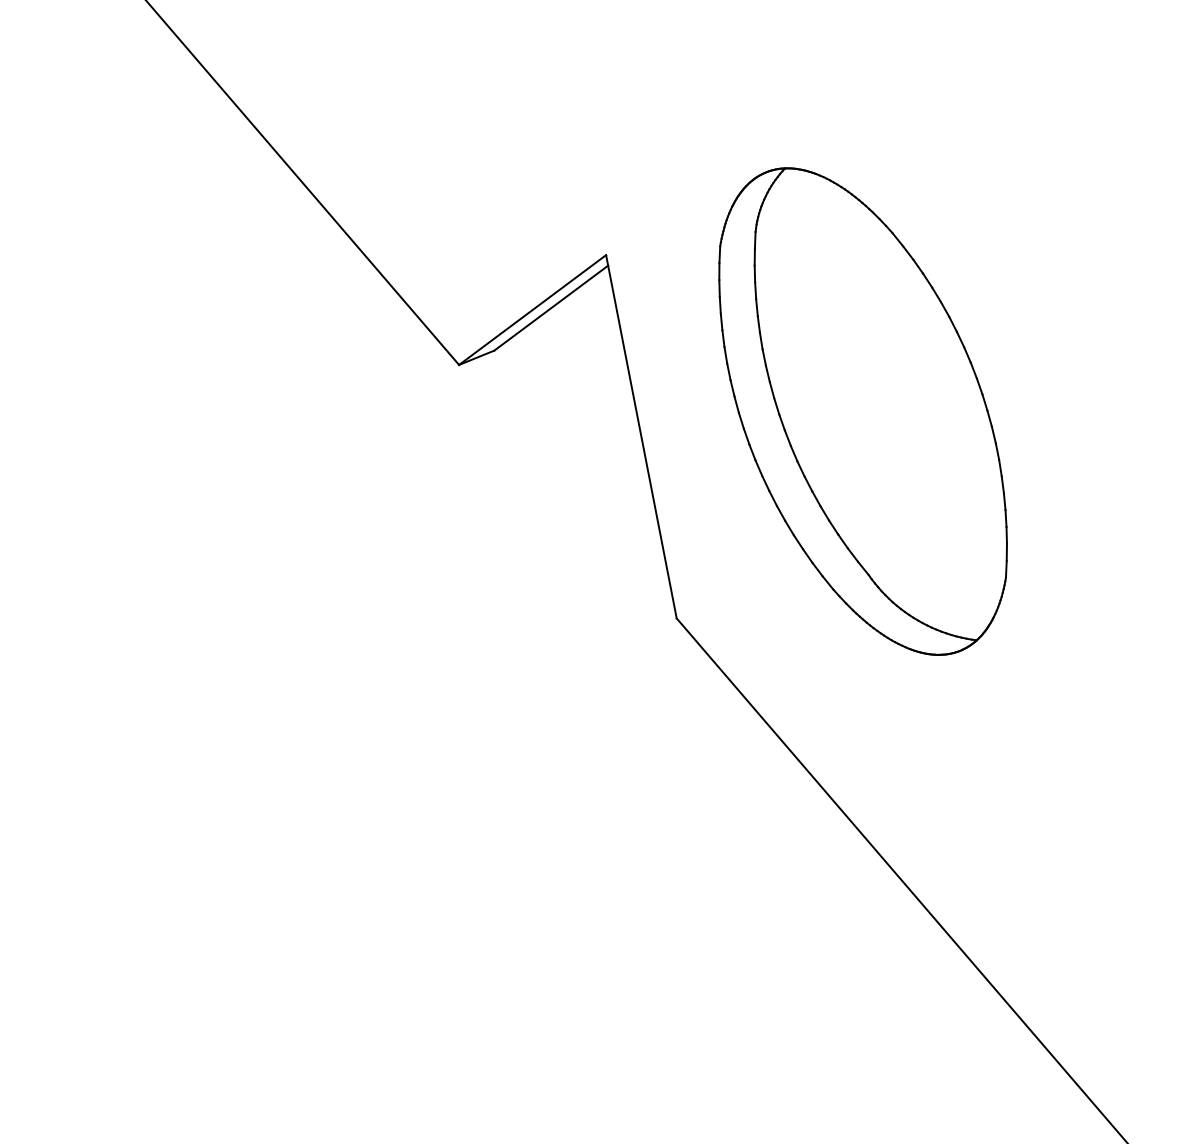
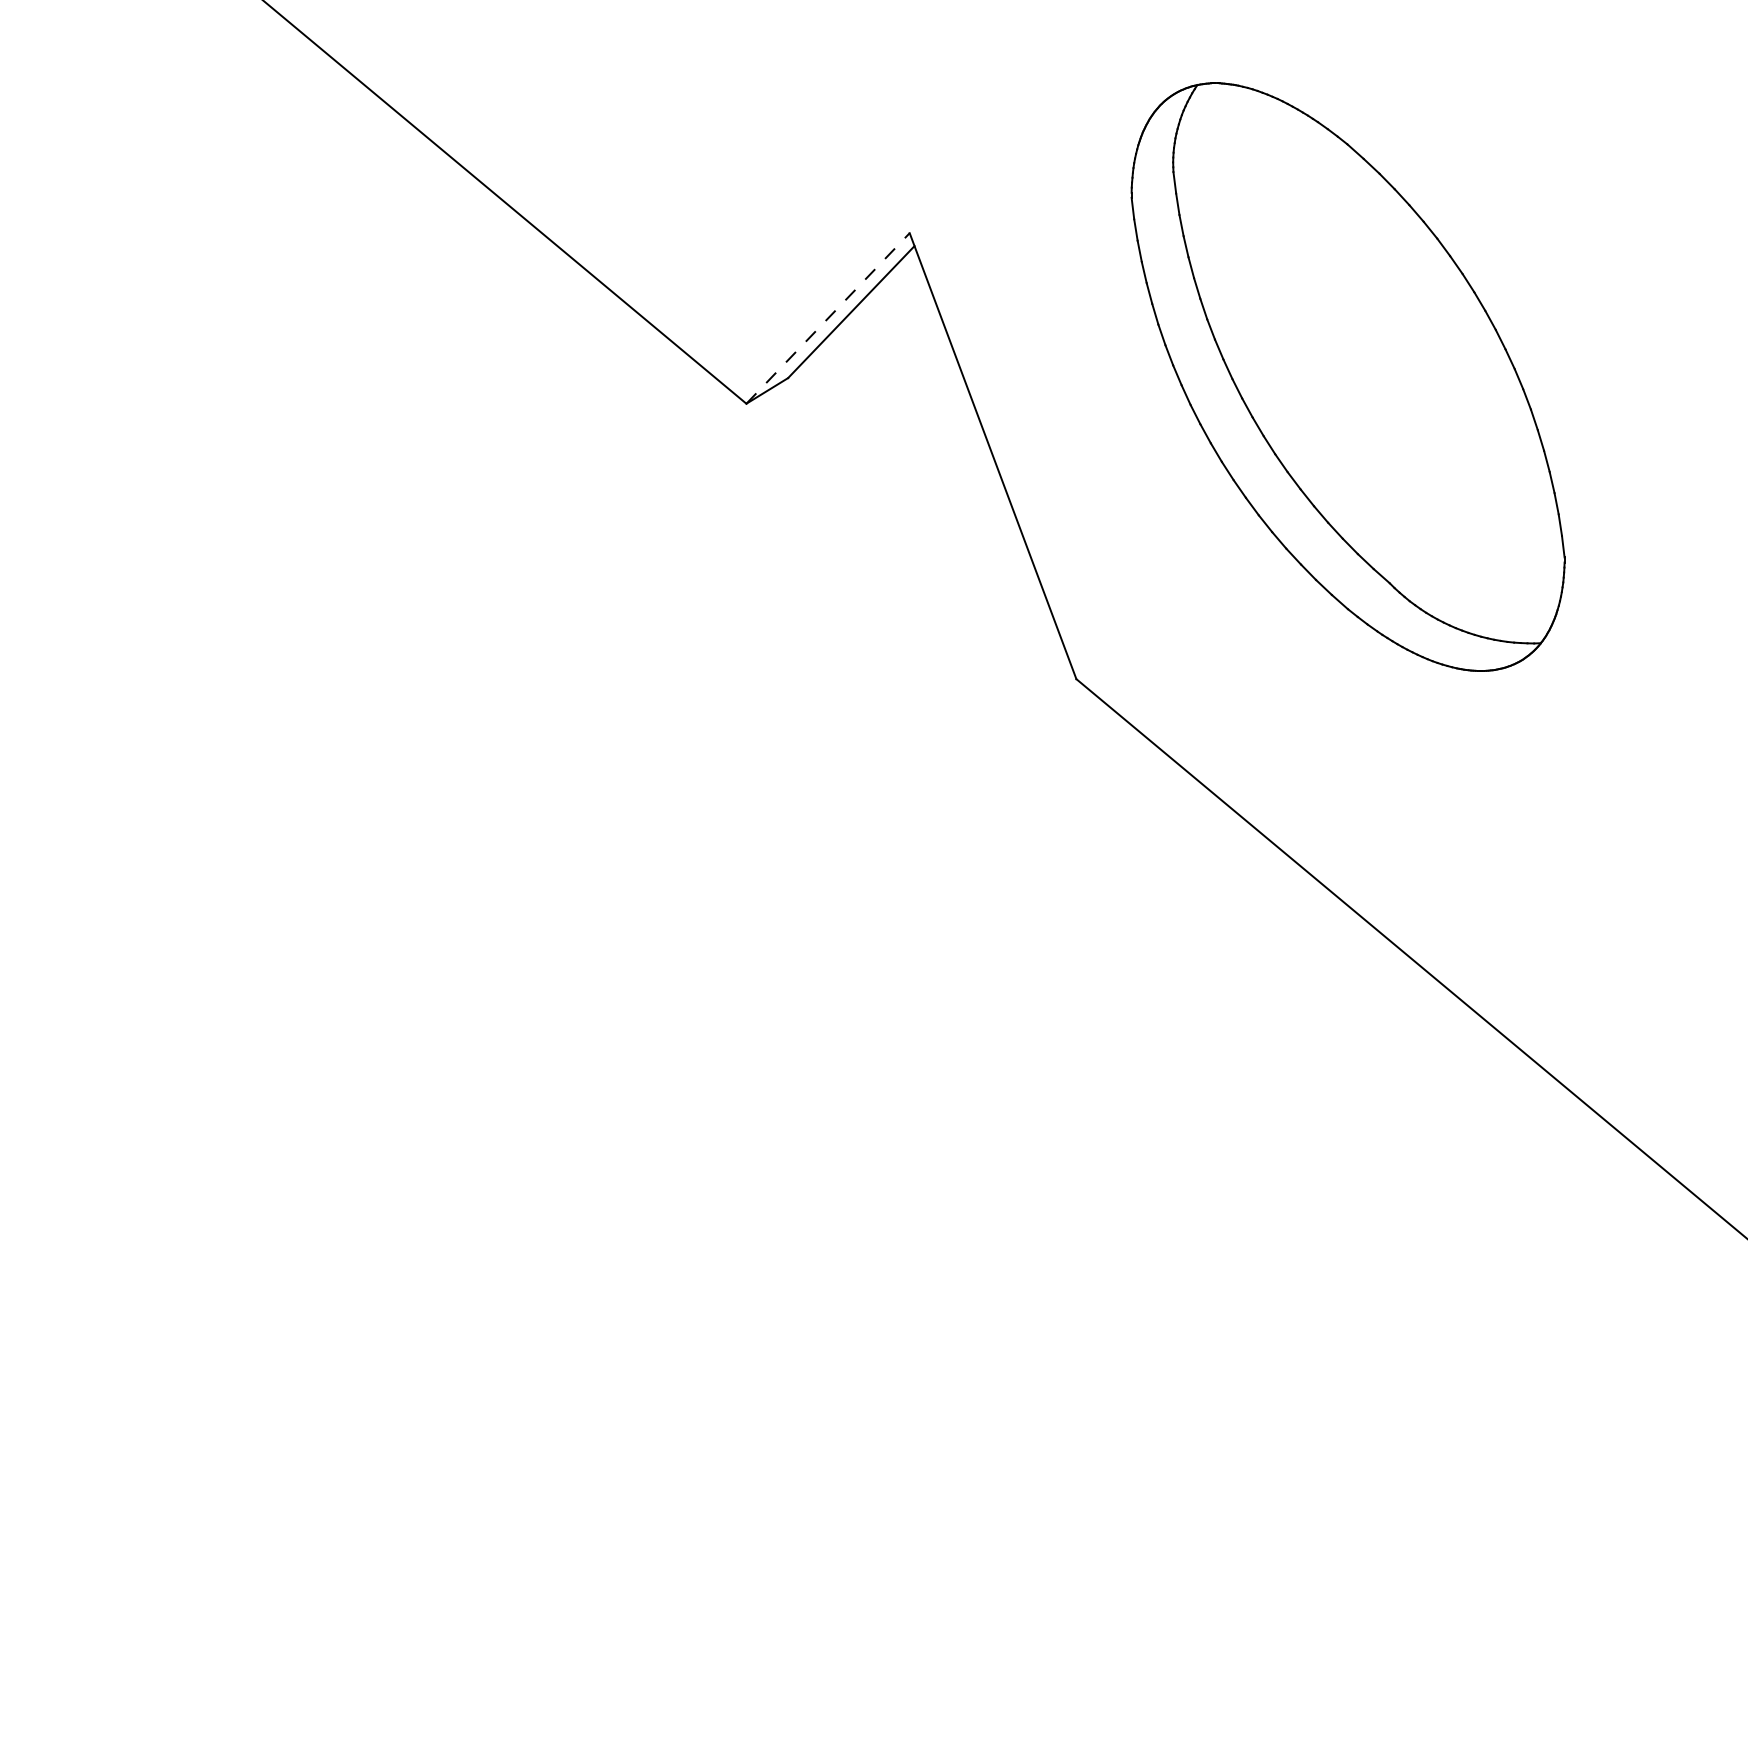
line: (532, 310) -> (828, 318), solid -> dashed
part: (862, 411) -> (1347, 376), moved

